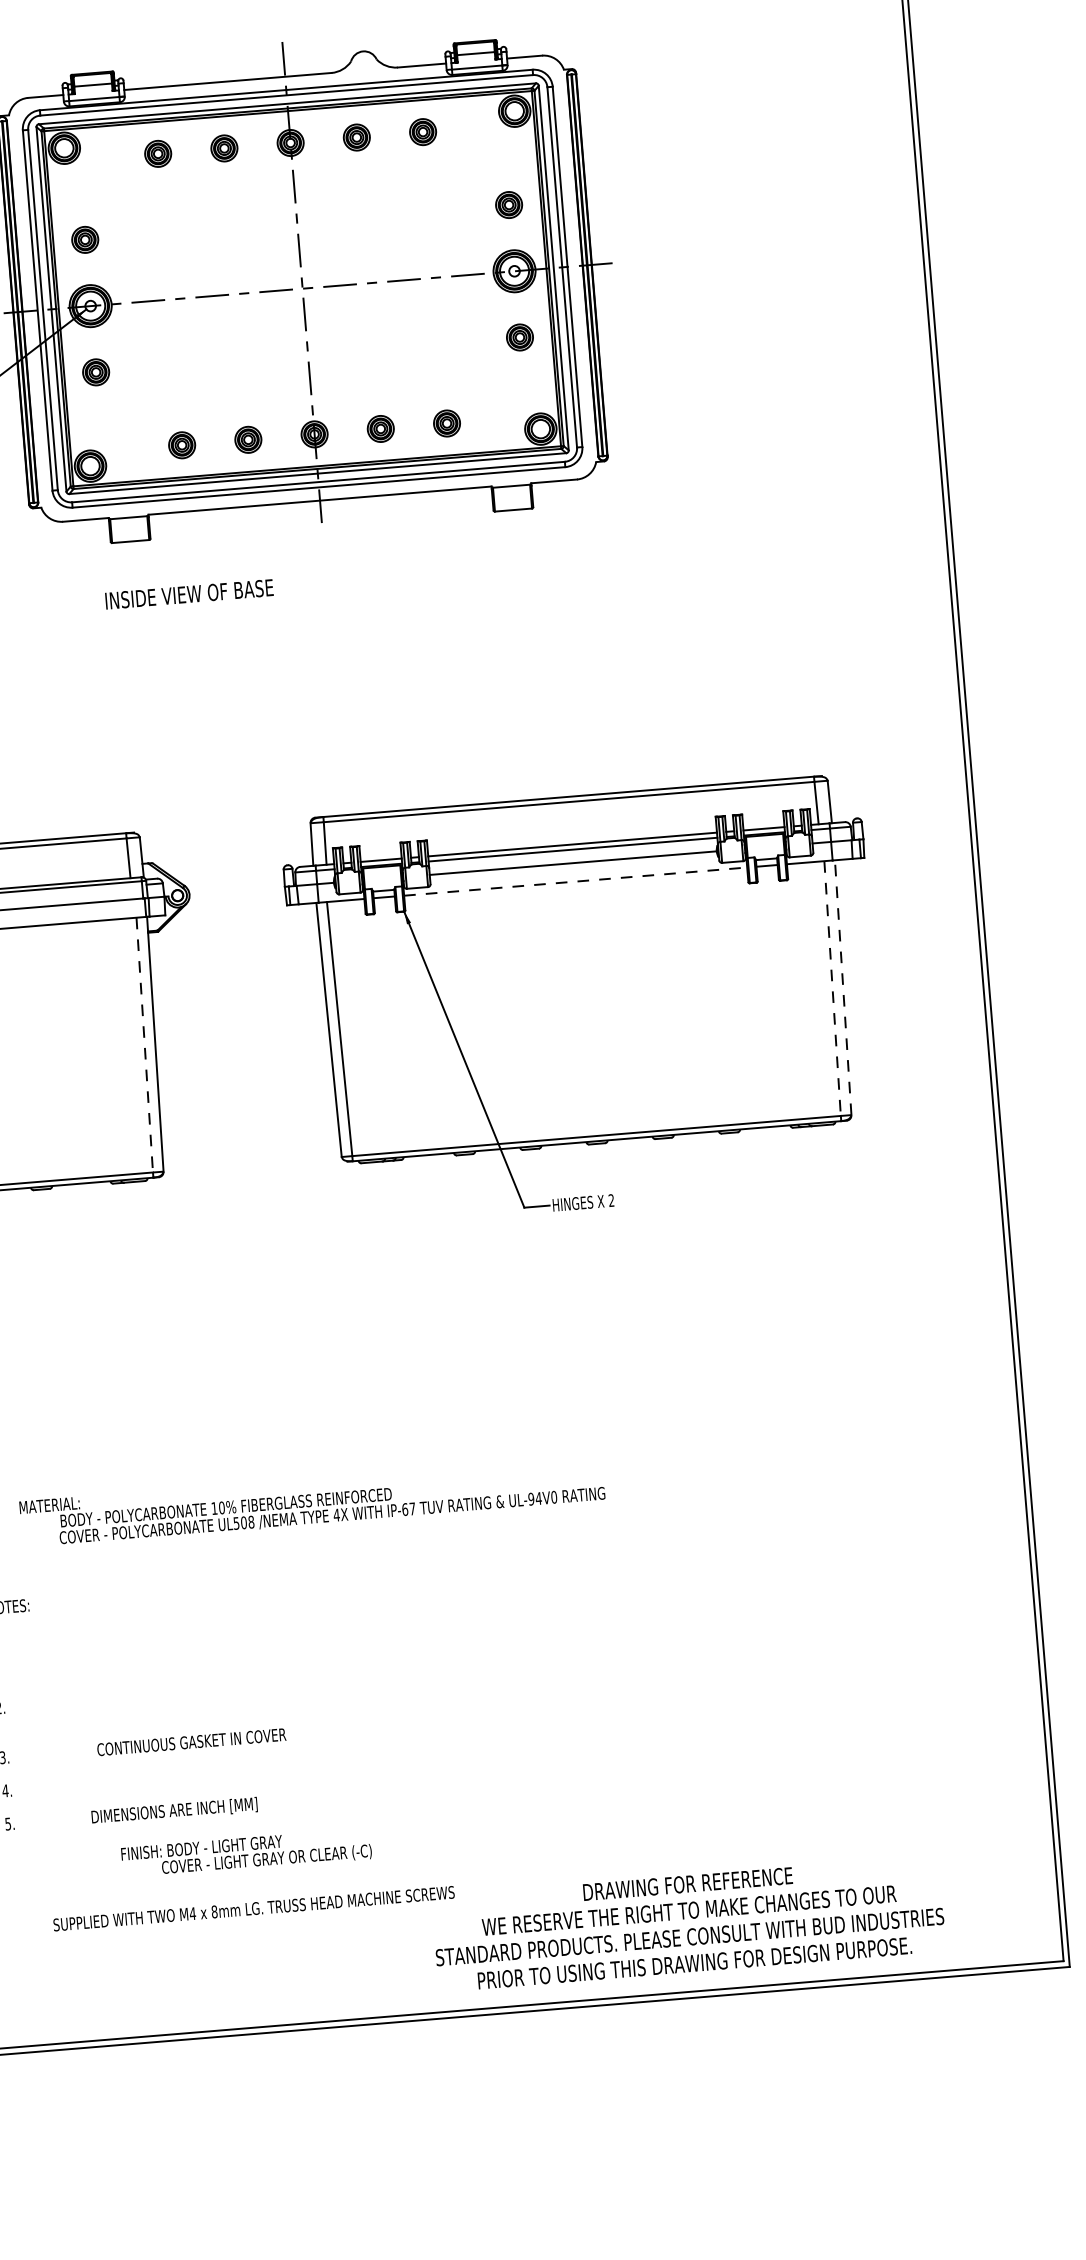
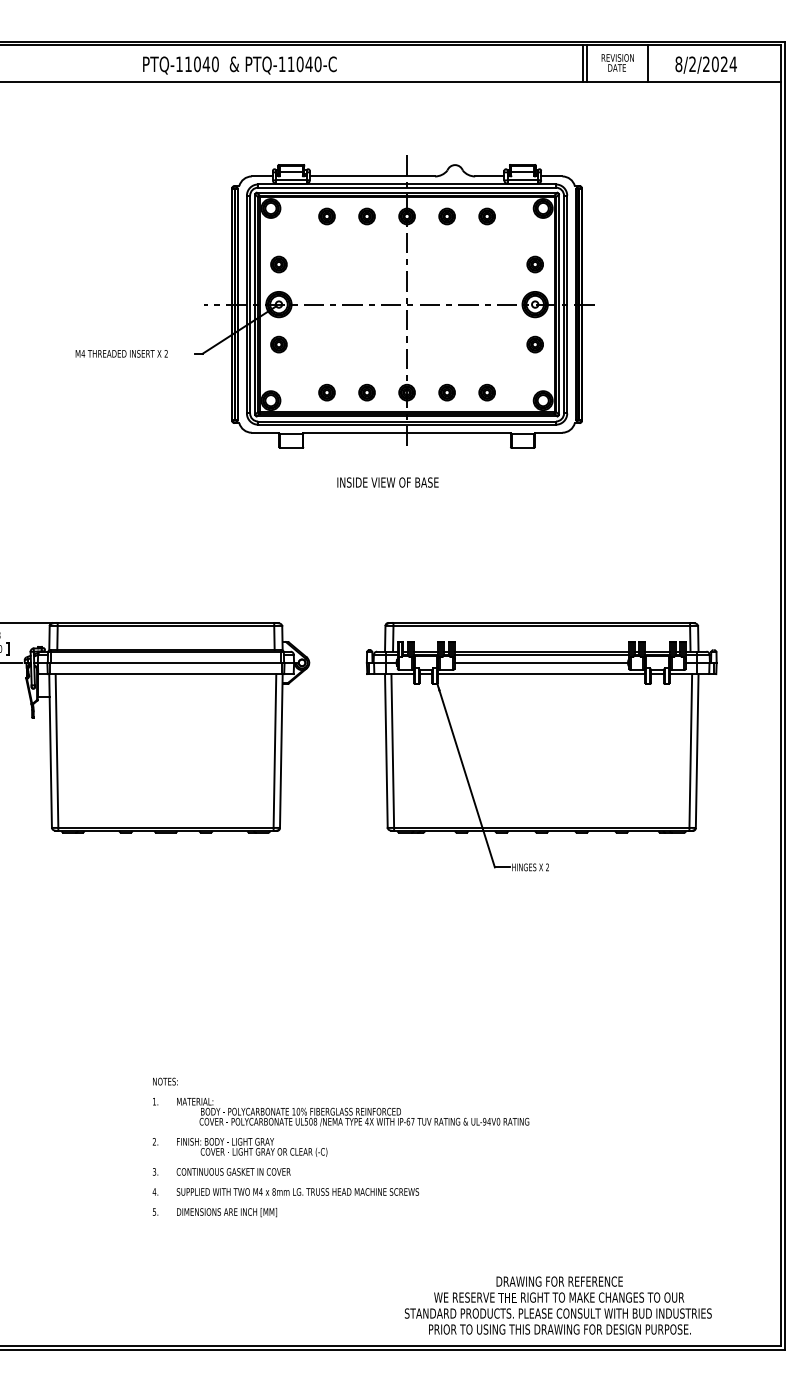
text: (188, 594) -> (387, 482), moved
line: (575, 882) -> (541, 674), dashed -> solid
line: (843, 988) -> (697, 751), dashed -> solid
line: (832, 989) -> (690, 751), dashed -> solid
line: (144, 1045) -> (274, 751), dashed -> solid
text: (313, 1501) -> (353, 1112), moved
text: (191, 1741) -> (233, 1171), moved
text: (175, 1811) -> (227, 1212), moved
text: (247, 1853) -> (252, 1147), moved
text: (253, 1907) -> (297, 1191), moved

